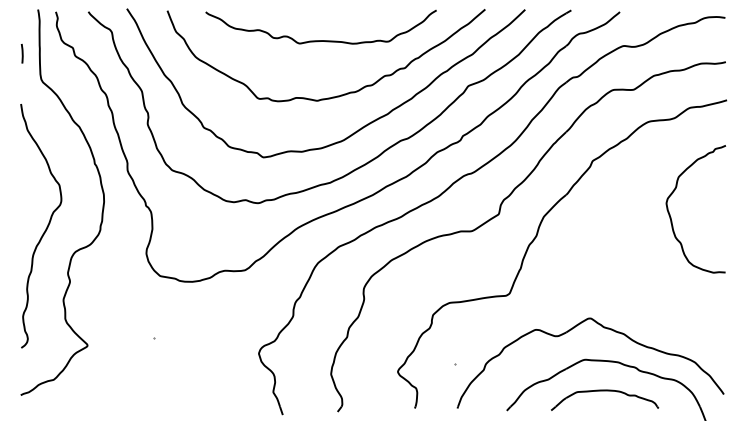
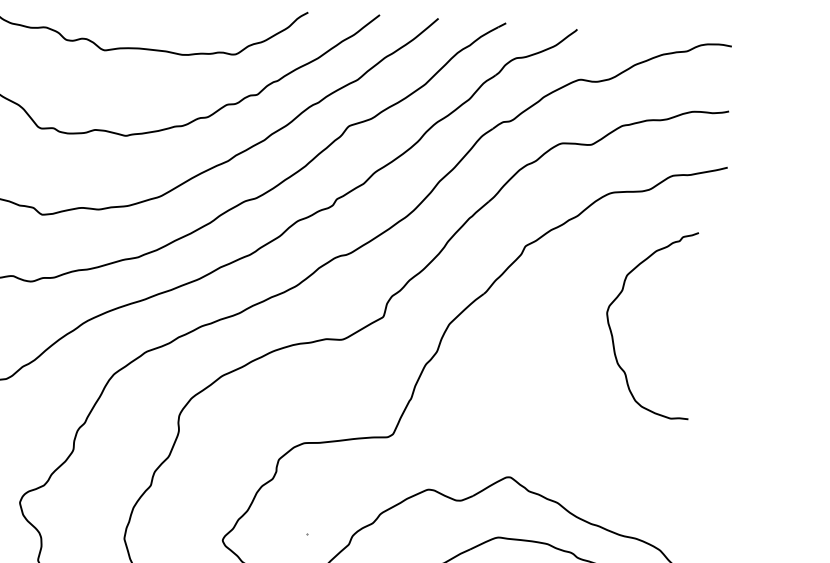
curve: (671, 217) -> (613, 334), moved

